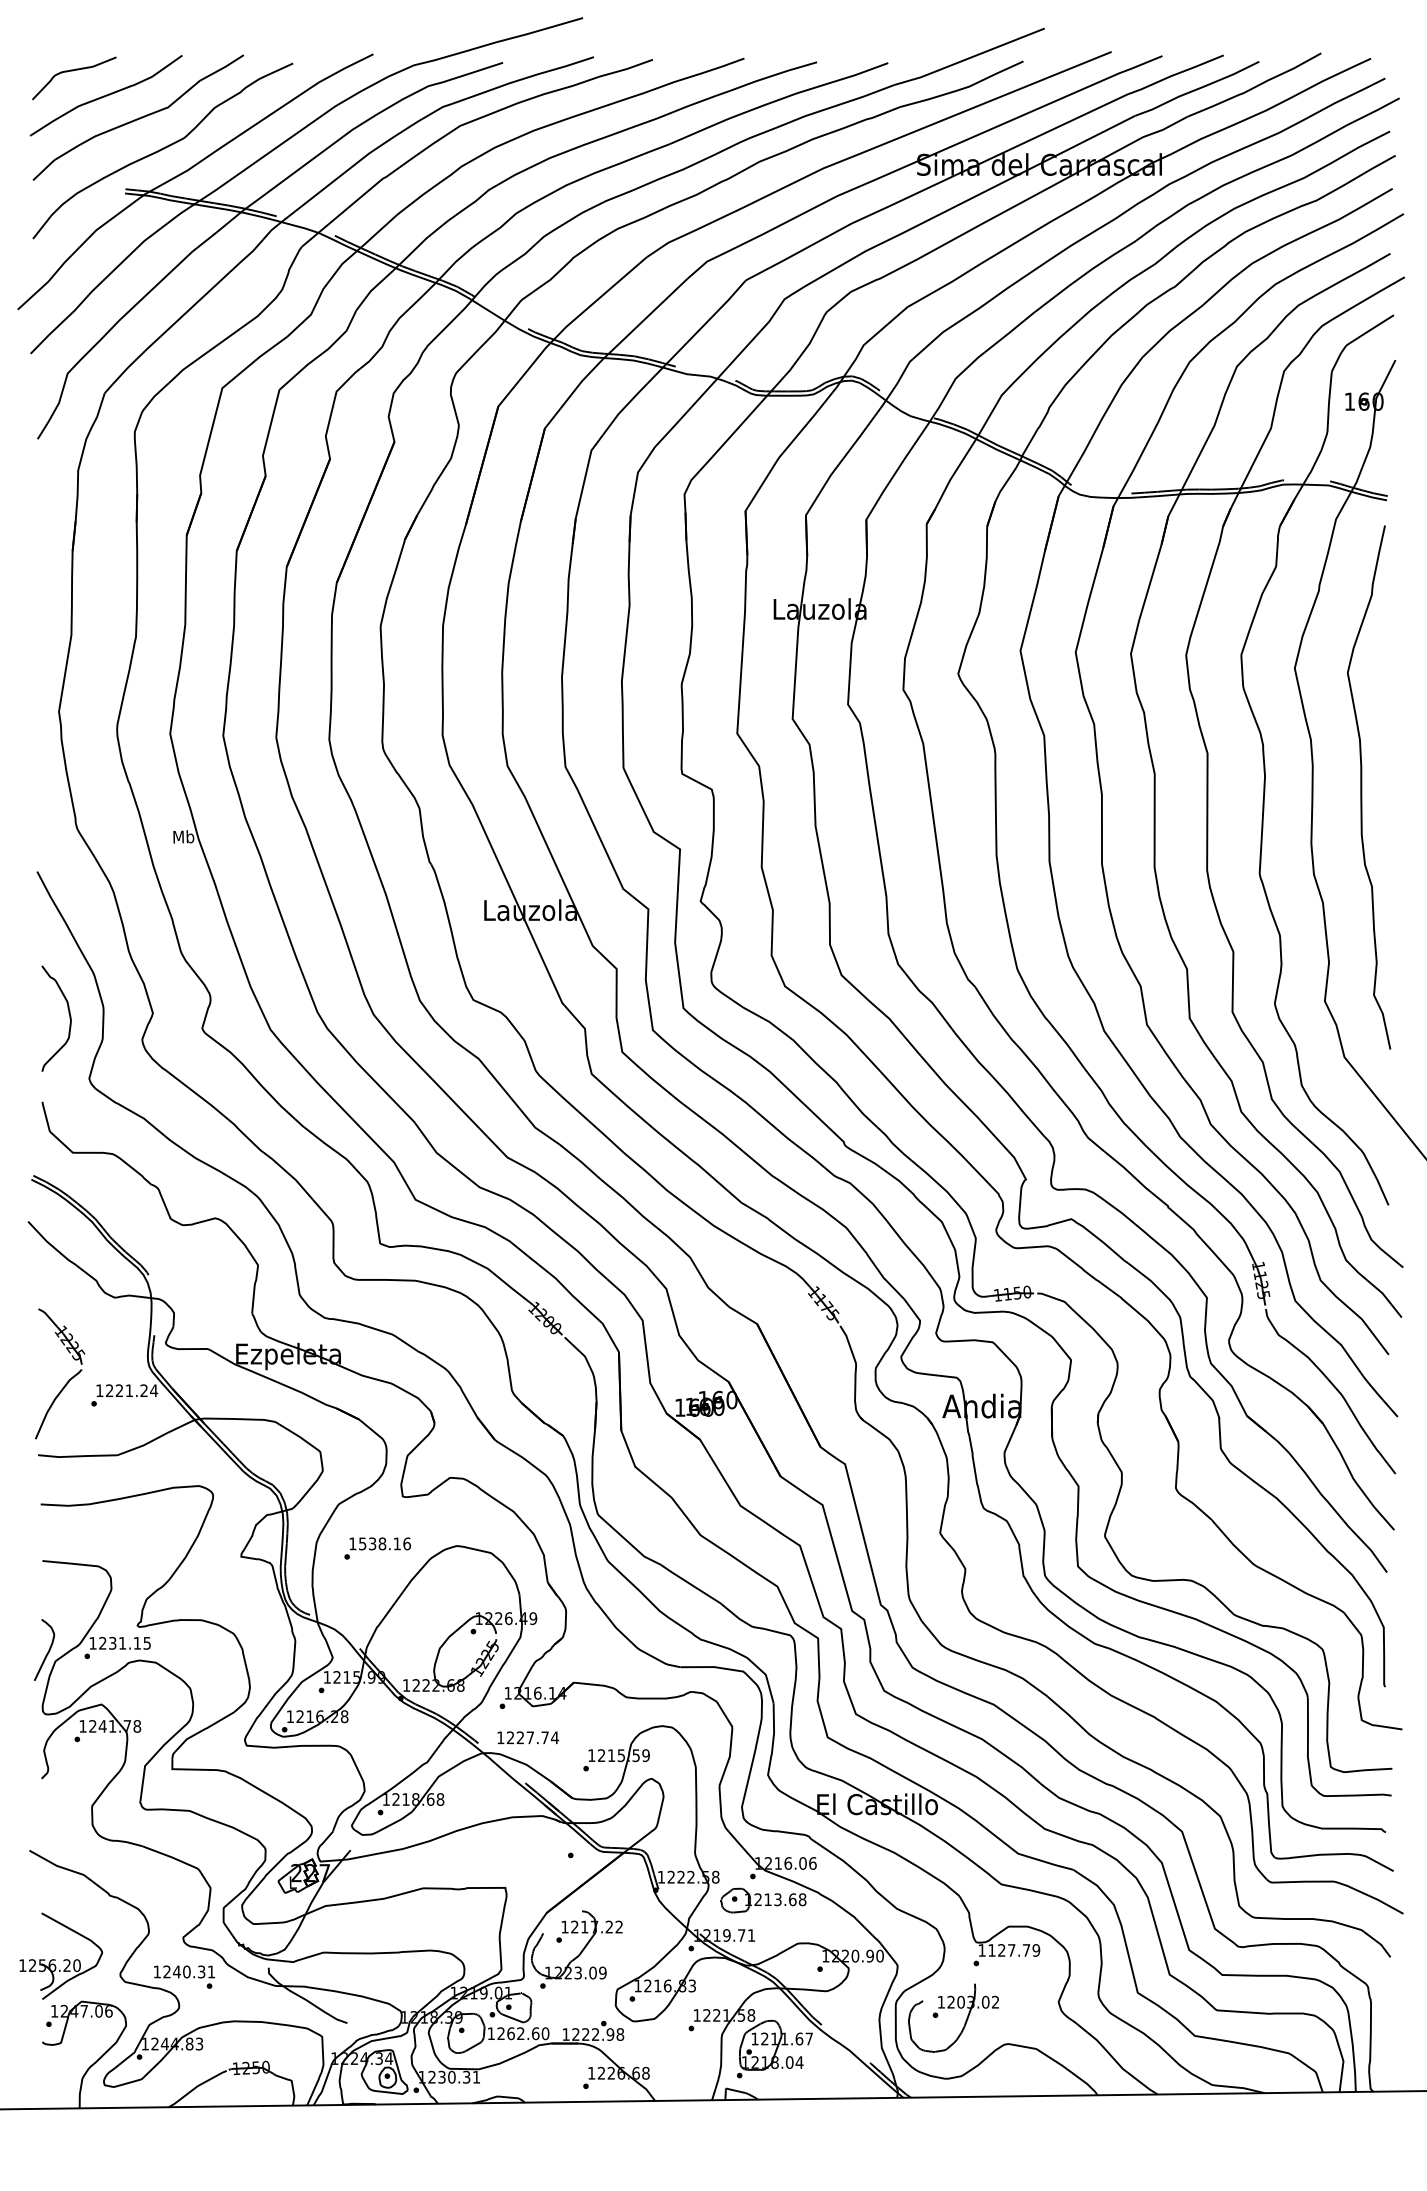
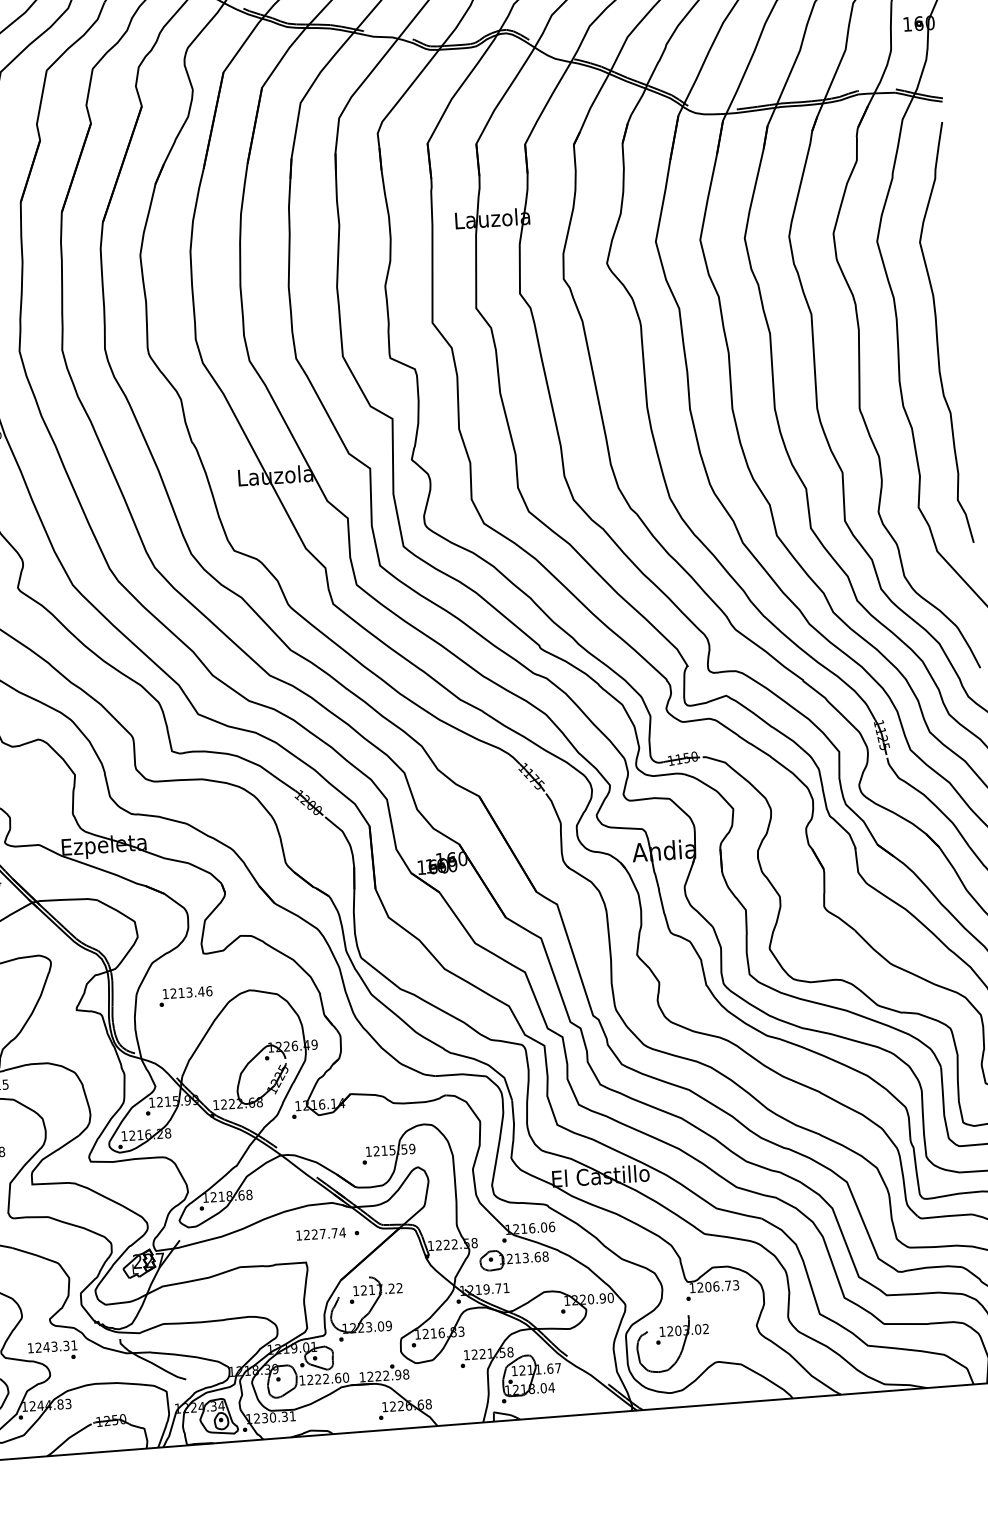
text: (380, 1543) -> (187, 992), 1538.16 -> 1213.46
text: (528, 1737) -> (321, 1233), moved
text: (1014, 1950) -> (718, 1286), 1127.79 -> 1206.73
text: (186, 1971) -> (54, 1346), 1240.31 -> 1243.31
text: (510, 2033) -> (317, 1379), 1262.60 -> 1222.60

